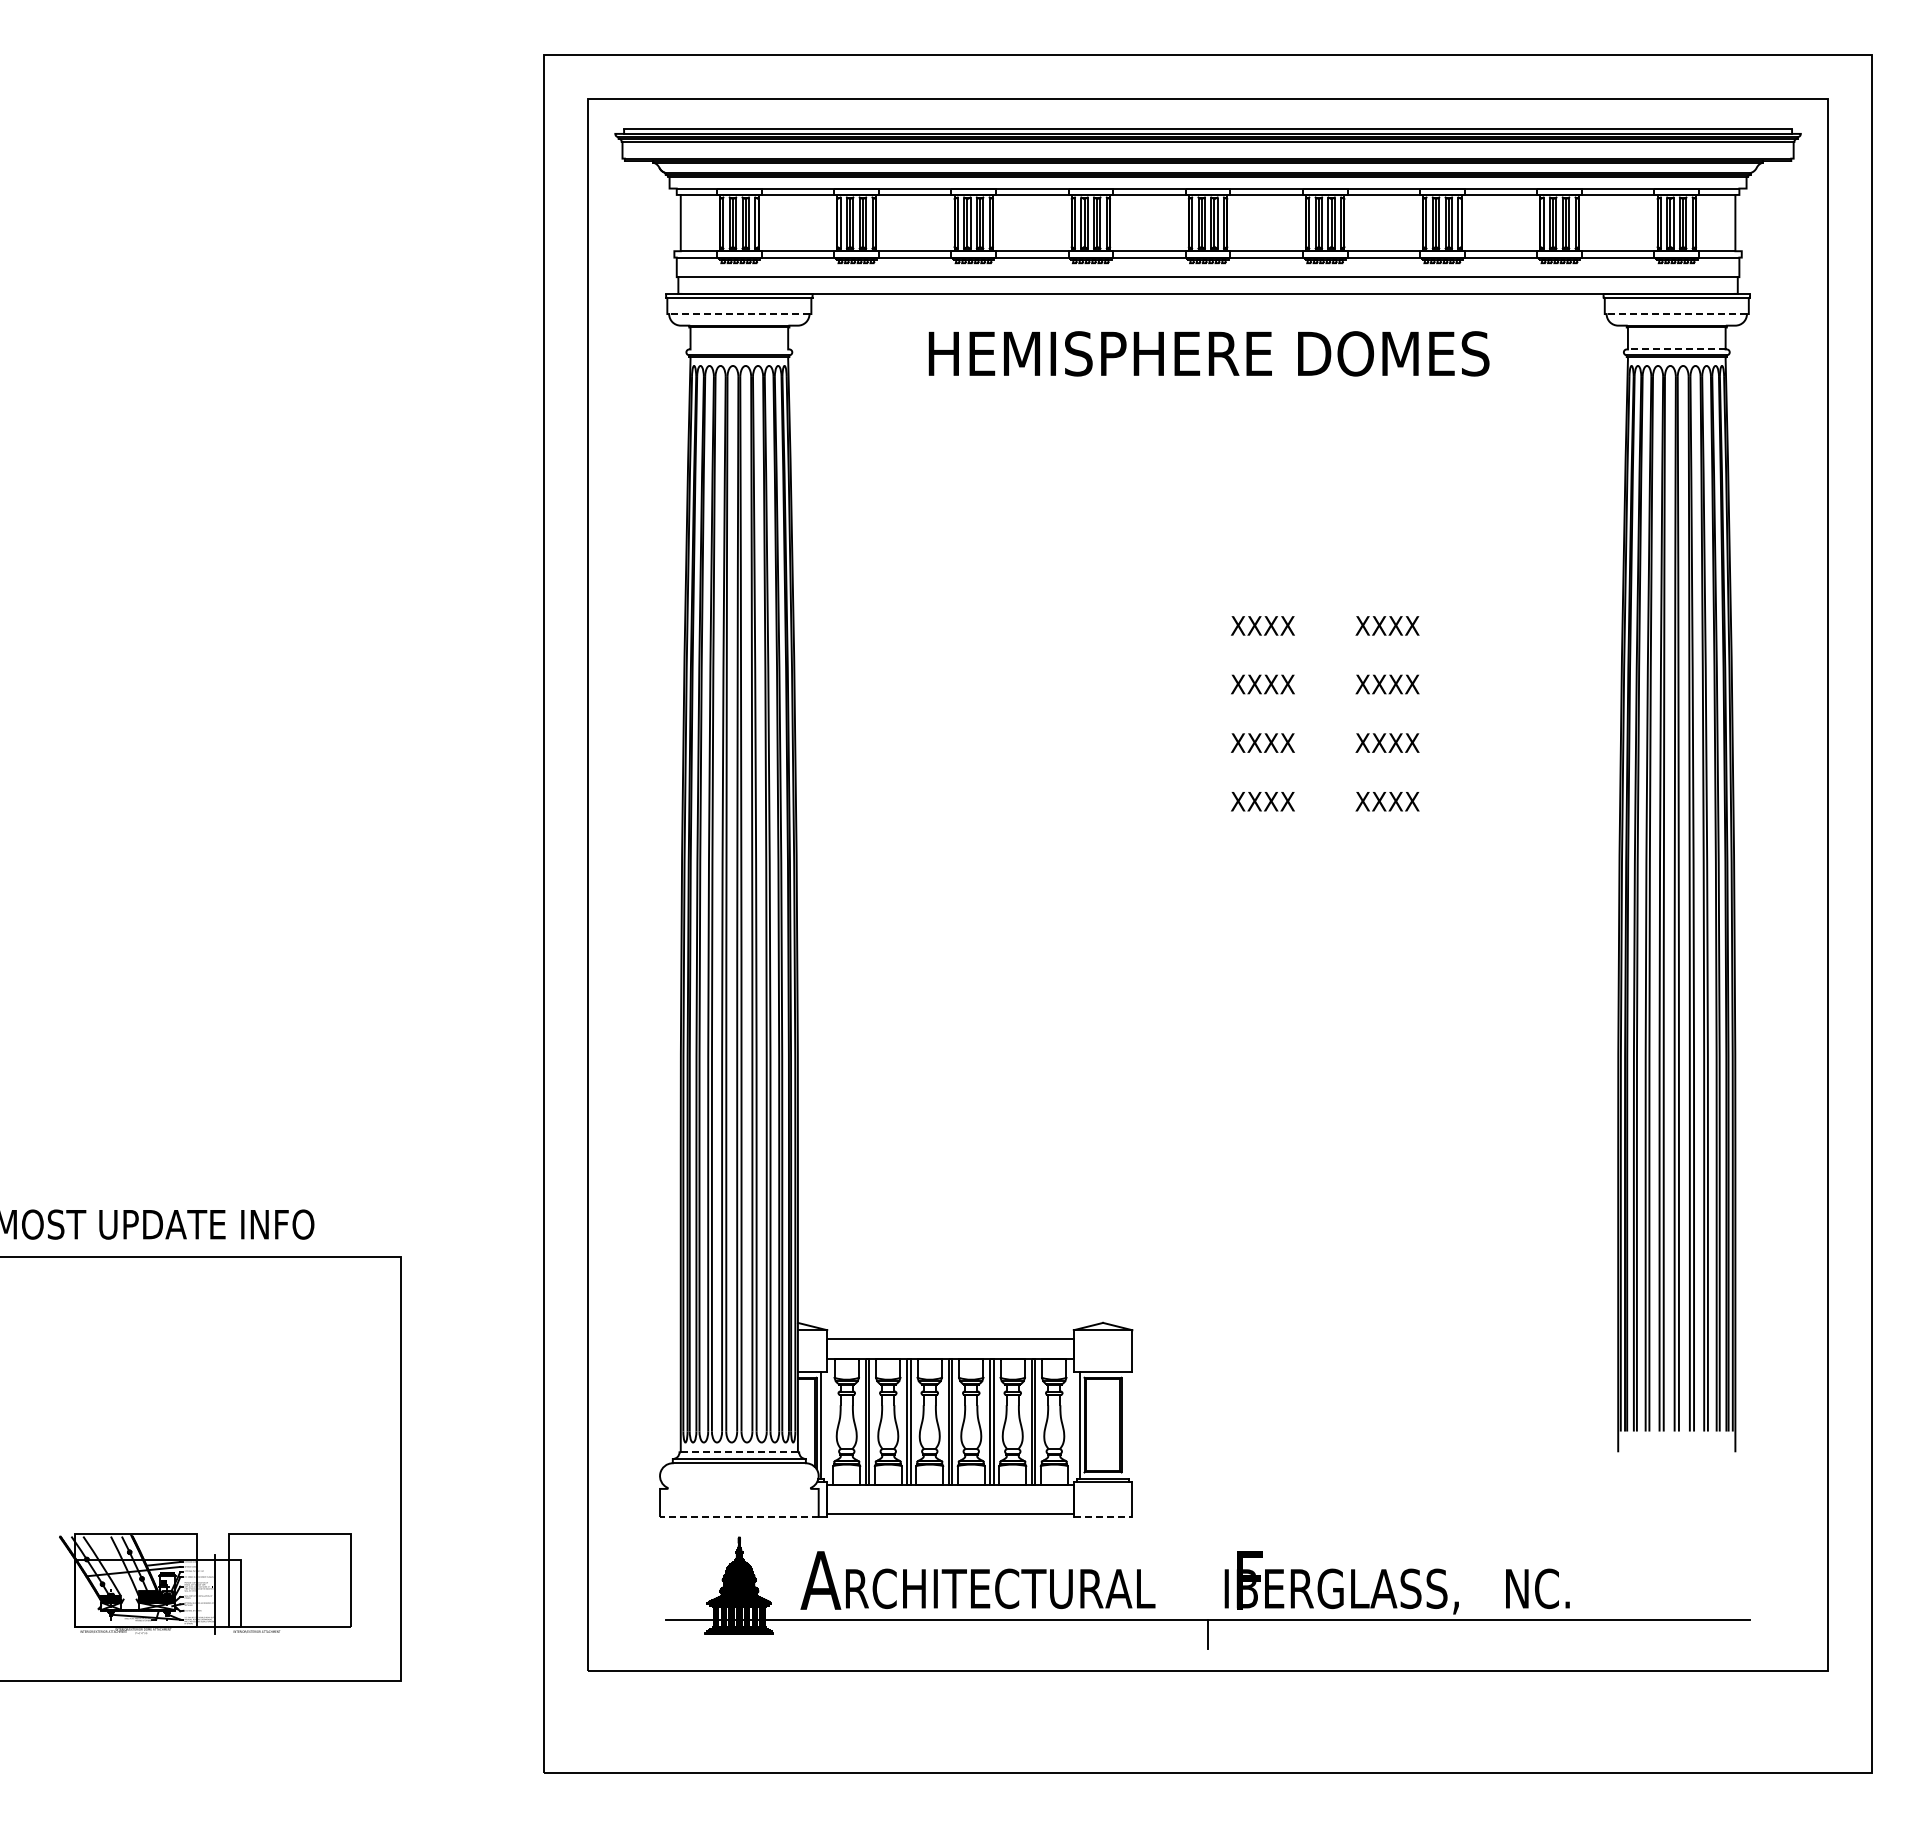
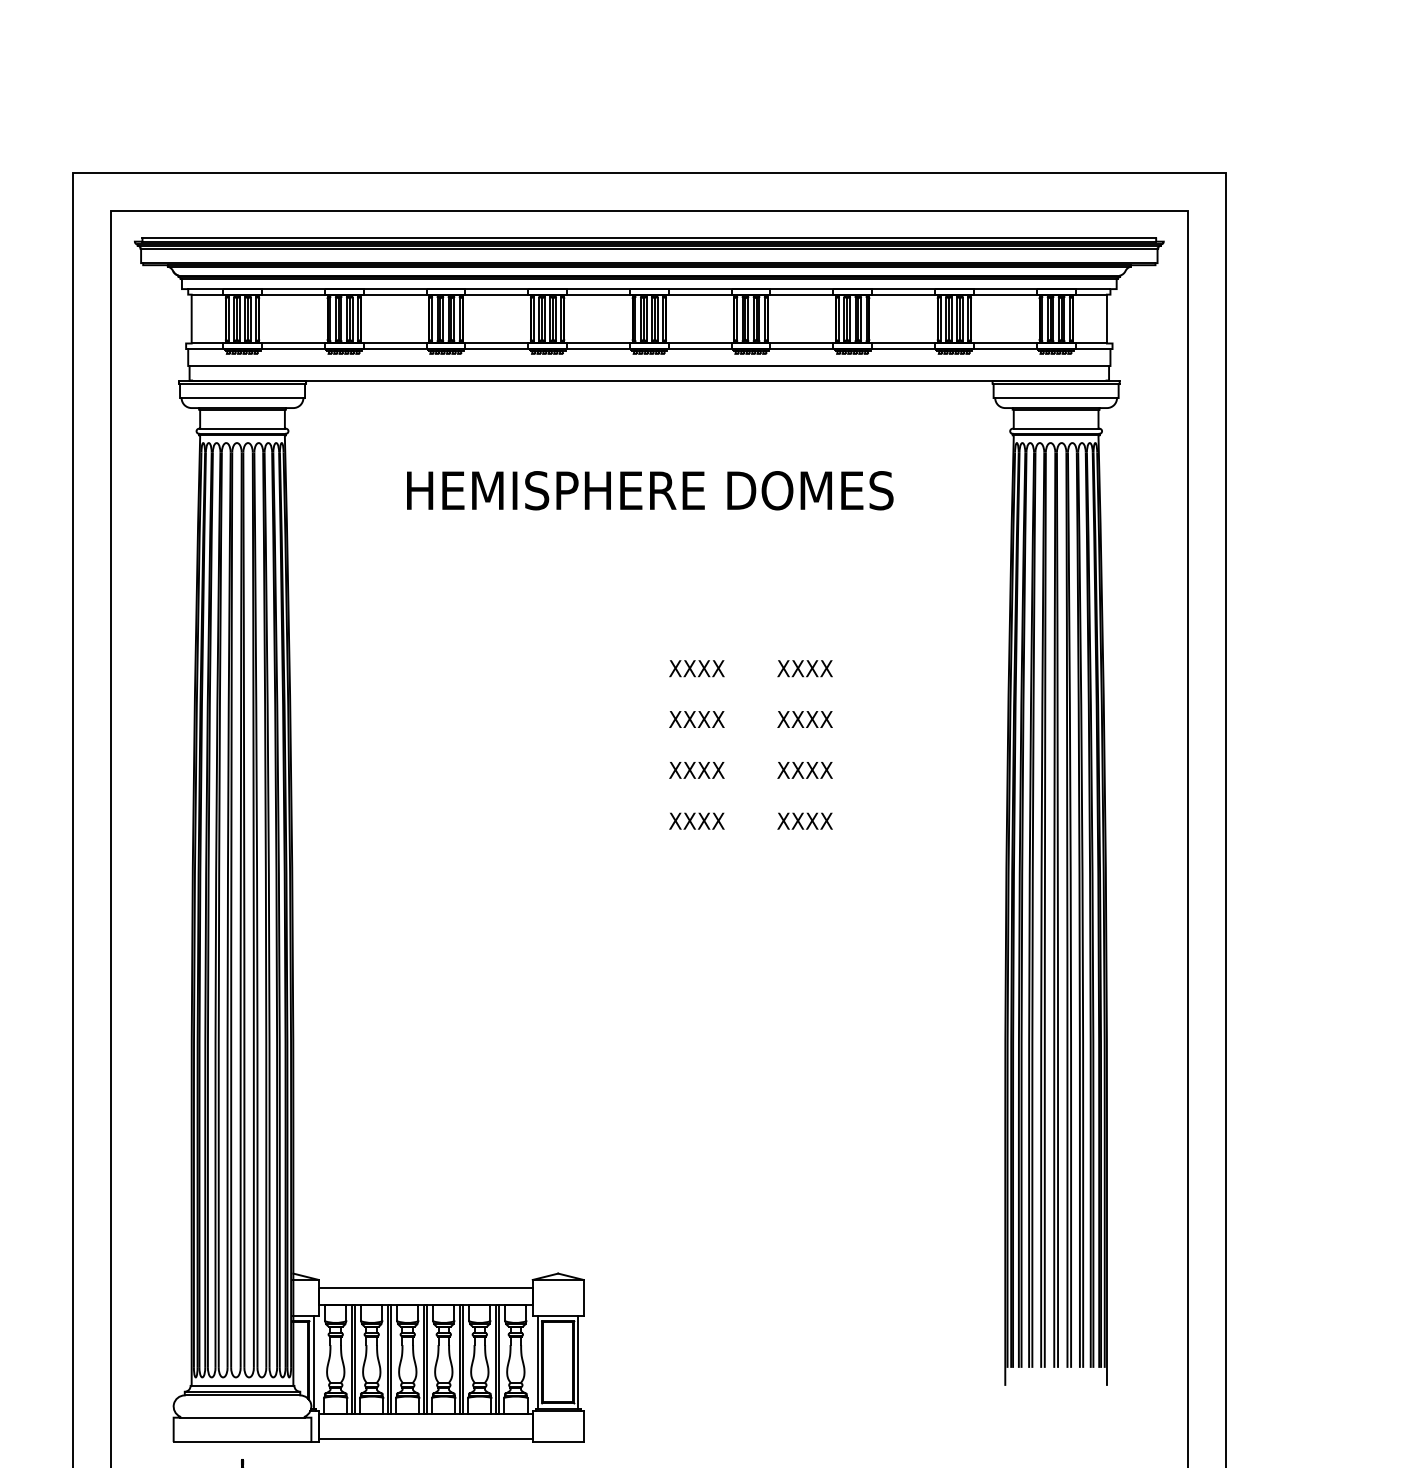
line: (738, 314) -> (241, 398), dashed -> solid
line: (1676, 314) -> (1055, 398), dashed -> solid
line: (739, 349) -> (242, 428), added
line: (1676, 349) -> (1055, 428), dashed -> solid
text: (1208, 353) -> (649, 490), moved
line: (1126, 1424) -> (578, 1361), added
line: (739, 1452) -> (242, 1386), dashed -> solid
line: (739, 1488) -> (242, 1417), added
line: (738, 1516) -> (241, 1441), dashed -> solid
line: (1103, 1516) -> (558, 1441), dashed -> solid

